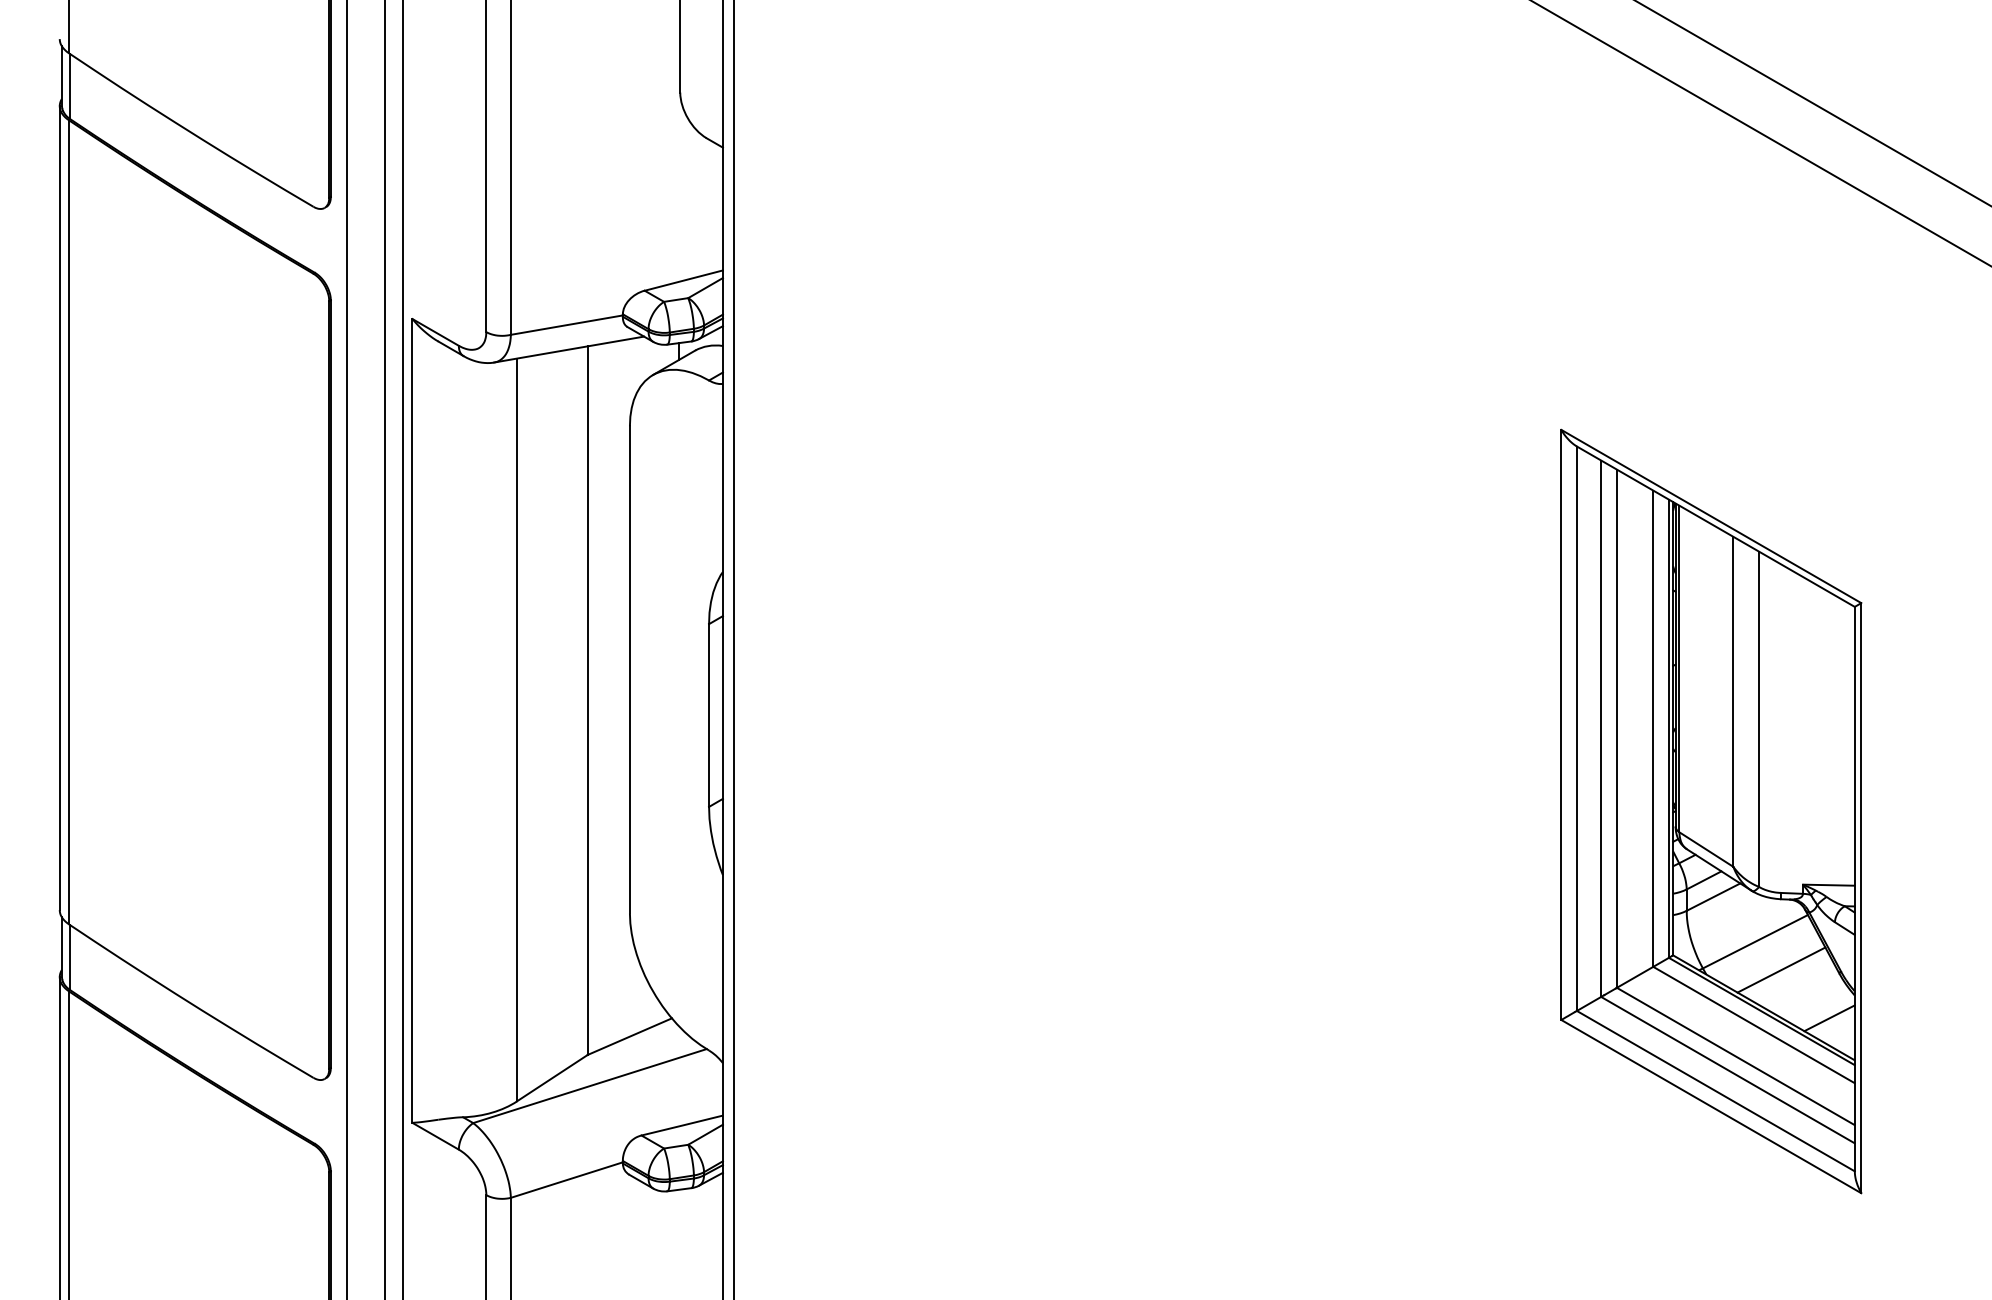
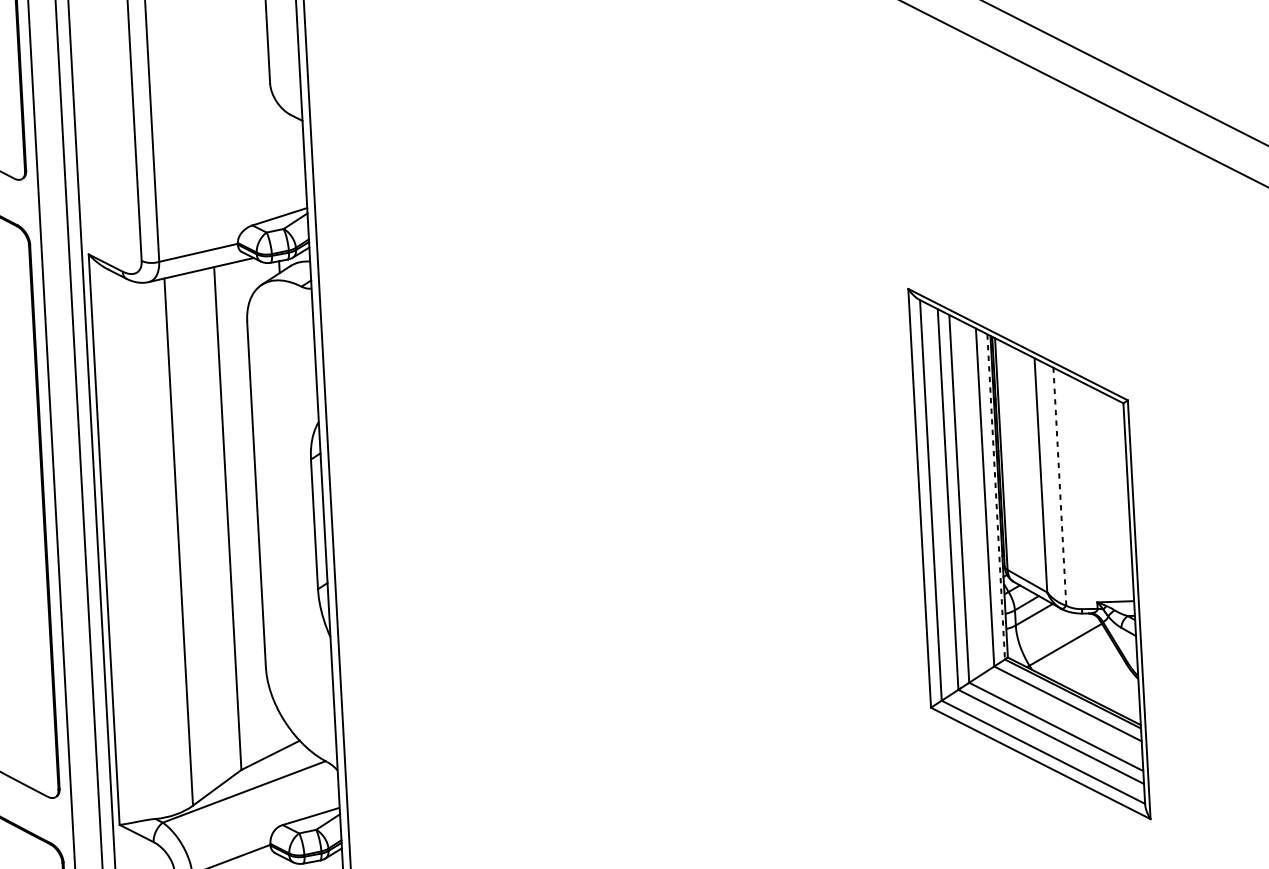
line: (1759, 719) -> (1060, 486), solid -> dashed
line: (1668, 728) -> (995, 496), solid -> dashed
line: (1781, 969) -> (1085, 663), removed
line: (1829, 1018) -> (1121, 696), removed

